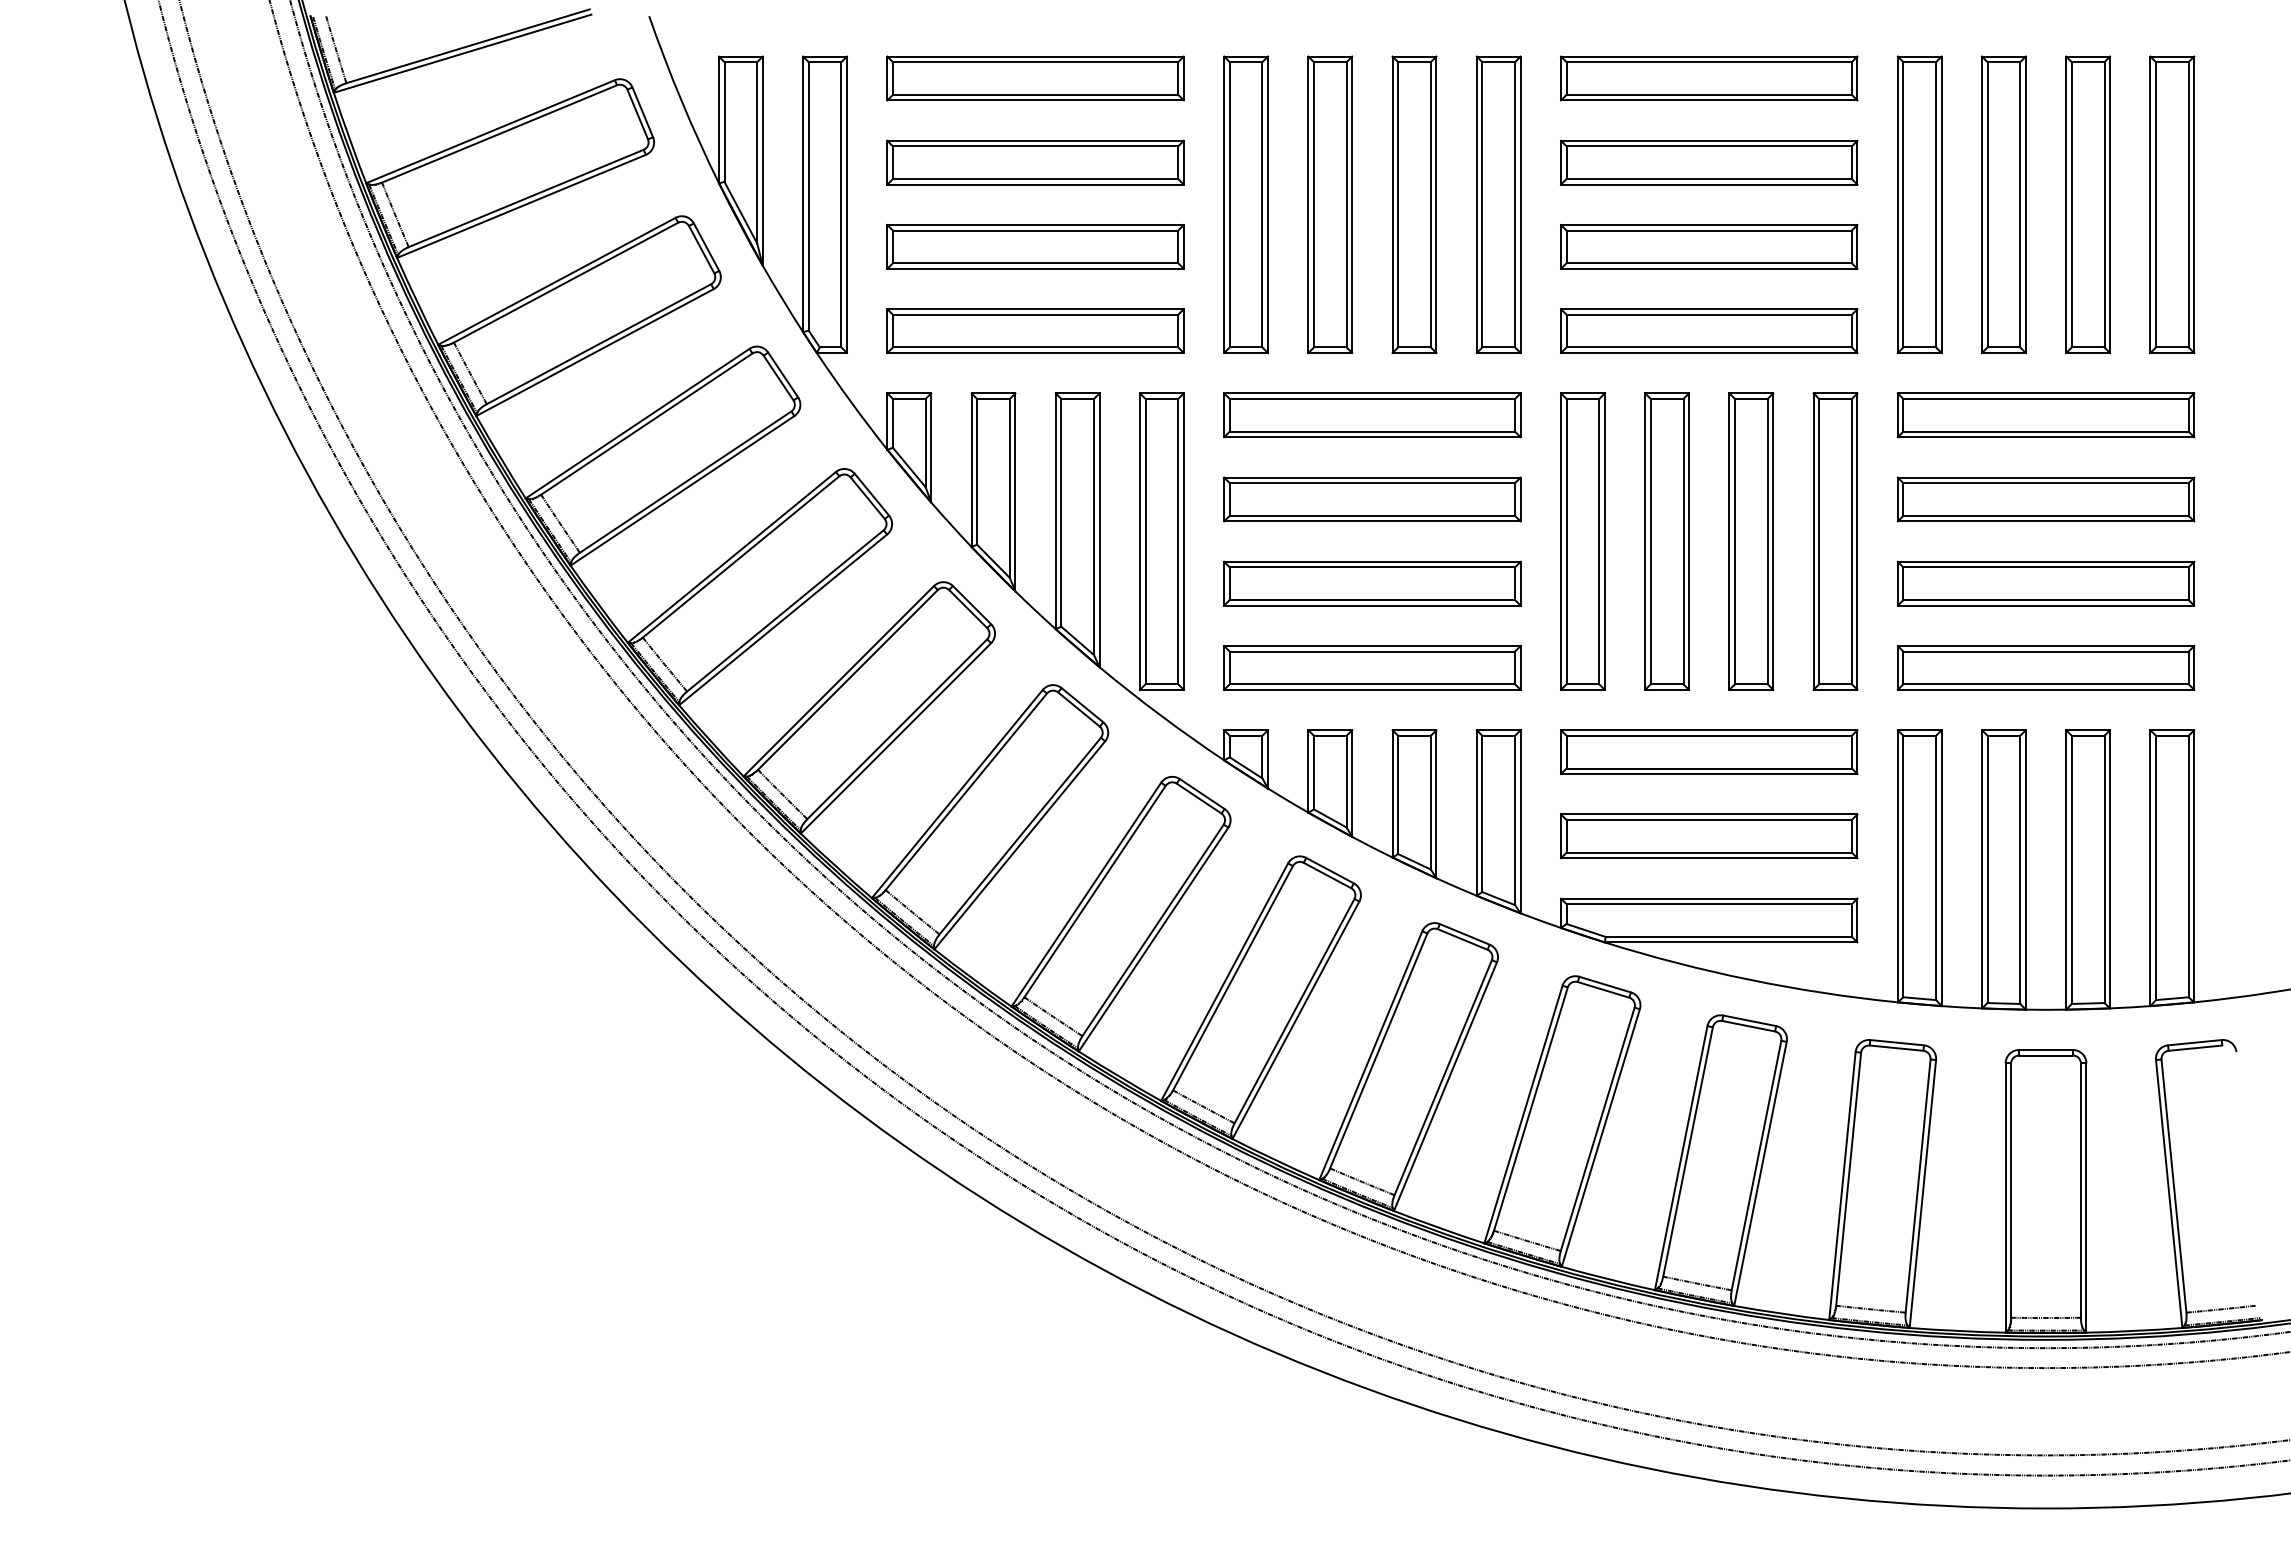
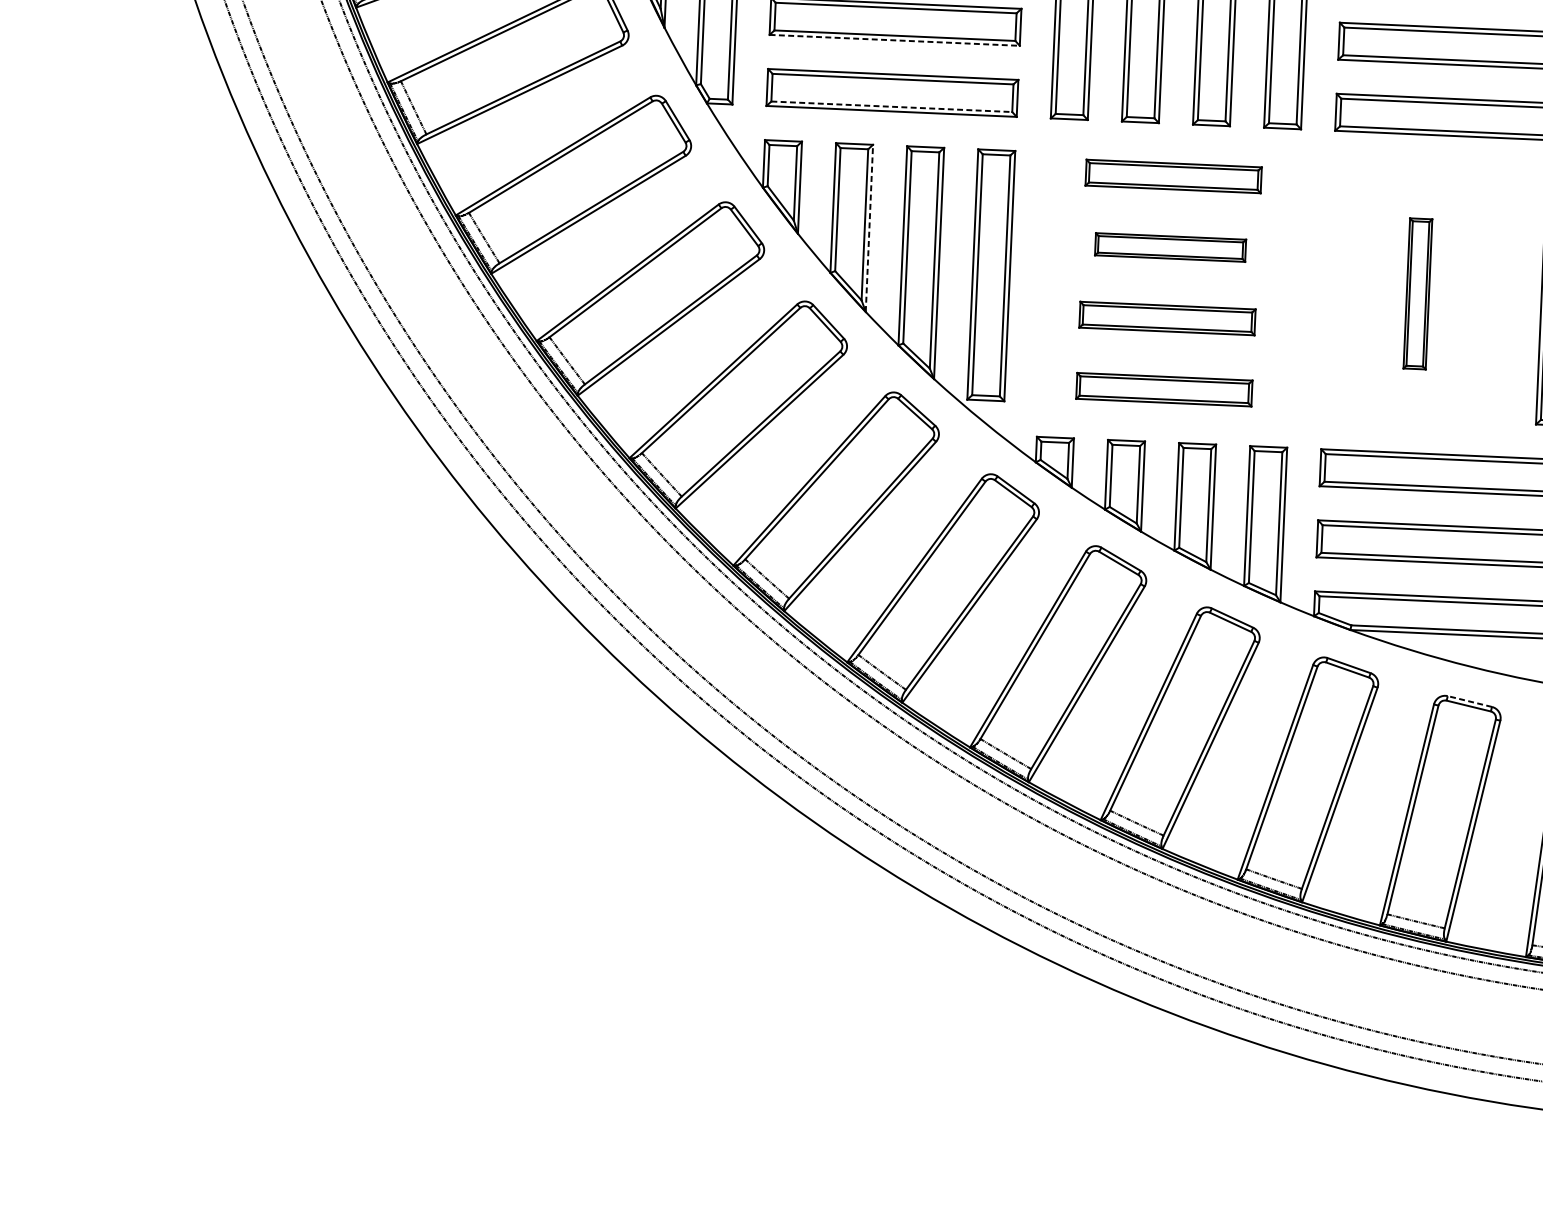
line: (1036, 268) -> (895, 40), solid -> dashed
line: (1035, 347) -> (891, 106), solid -> dashed
part: (1372, 415) -> (1173, 176), size x0.7
line: (1015, 492) -> (869, 228), solid -> dashed
part: (1372, 499) -> (1170, 247), size x0.6
part: (1582, 541) -> (1346, 290), removed
part: (1667, 541) -> (1418, 293), size x0.6
part: (1751, 541) -> (1489, 296), removed
part: (1372, 583) -> (1167, 318), size x0.7
part: (1372, 667) -> (1164, 389), size x0.7
line: (1749, 1020) -> (1469, 701), solid -> dashed

